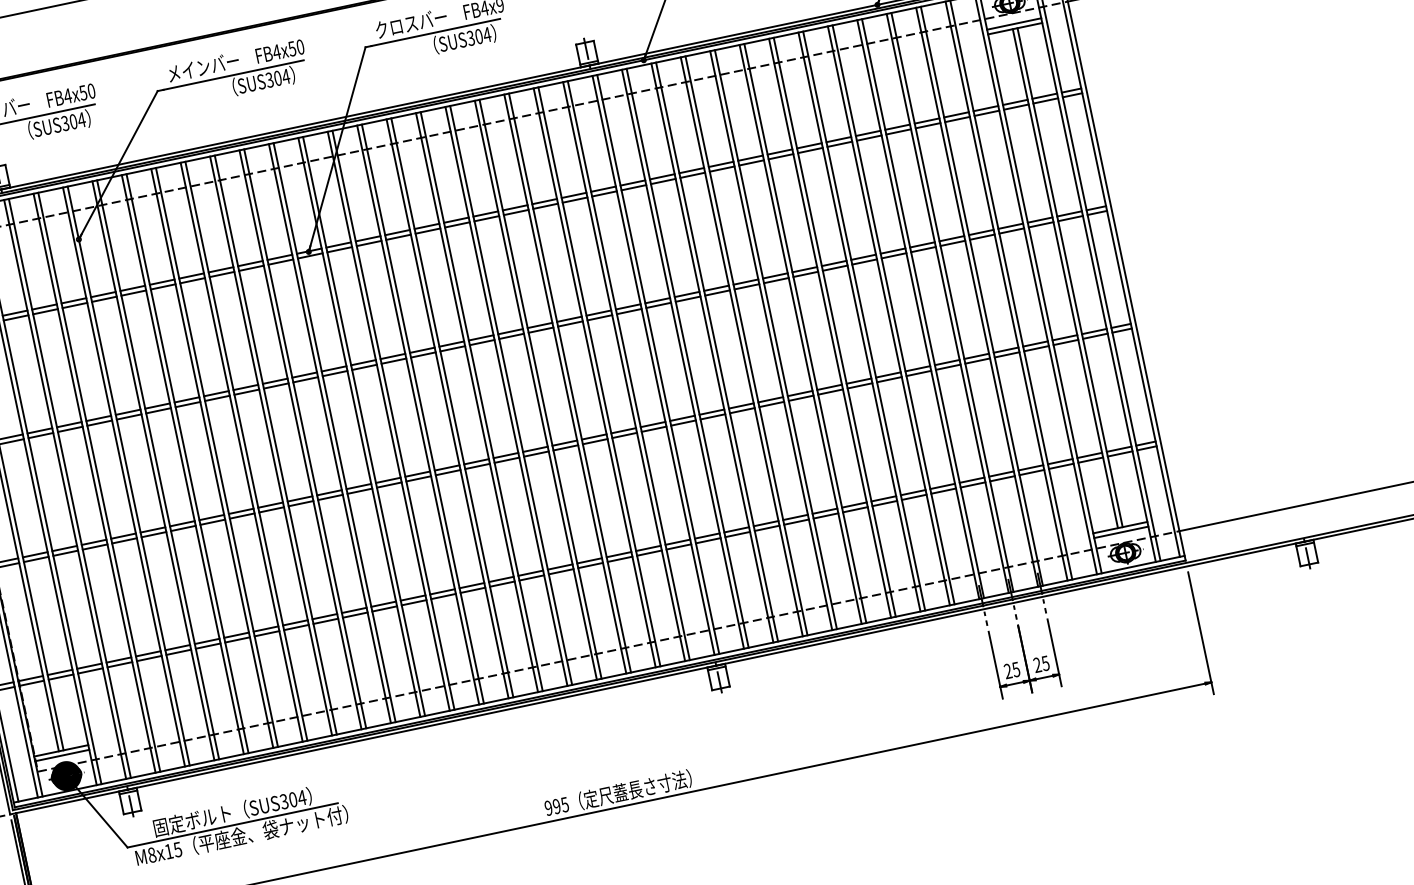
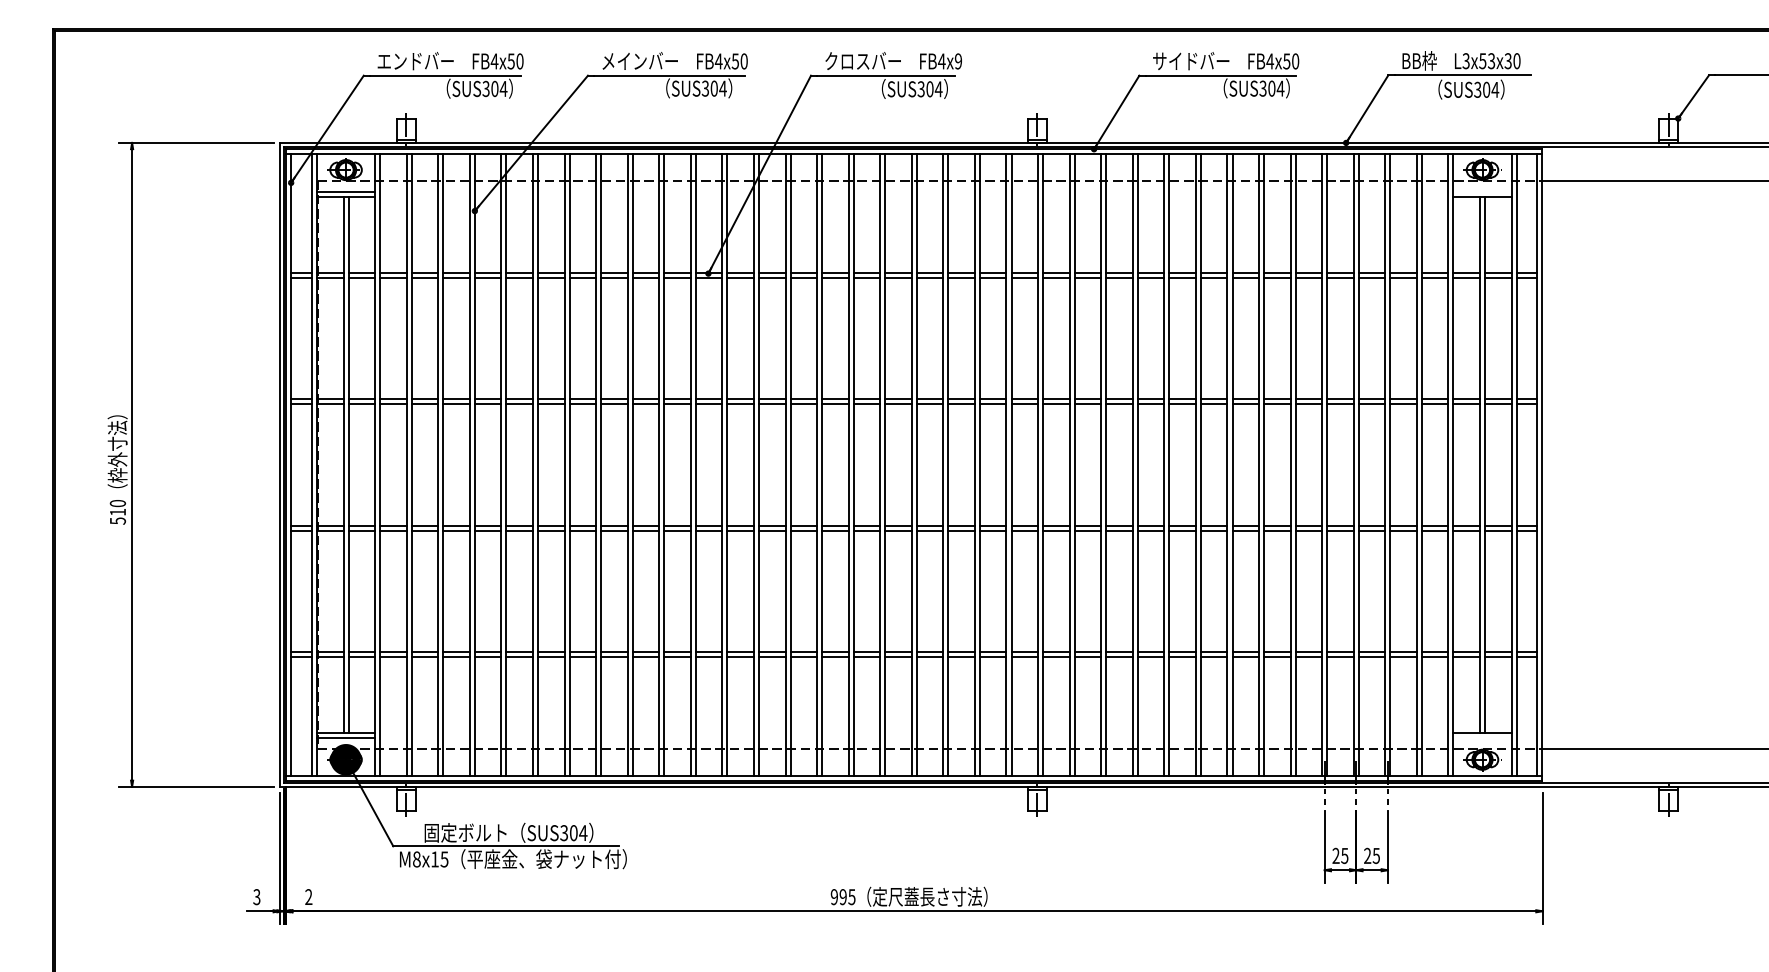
line: (1014, 24) -> (1482, 192), removed
line: (1121, 532) -> (1482, 737), removed

